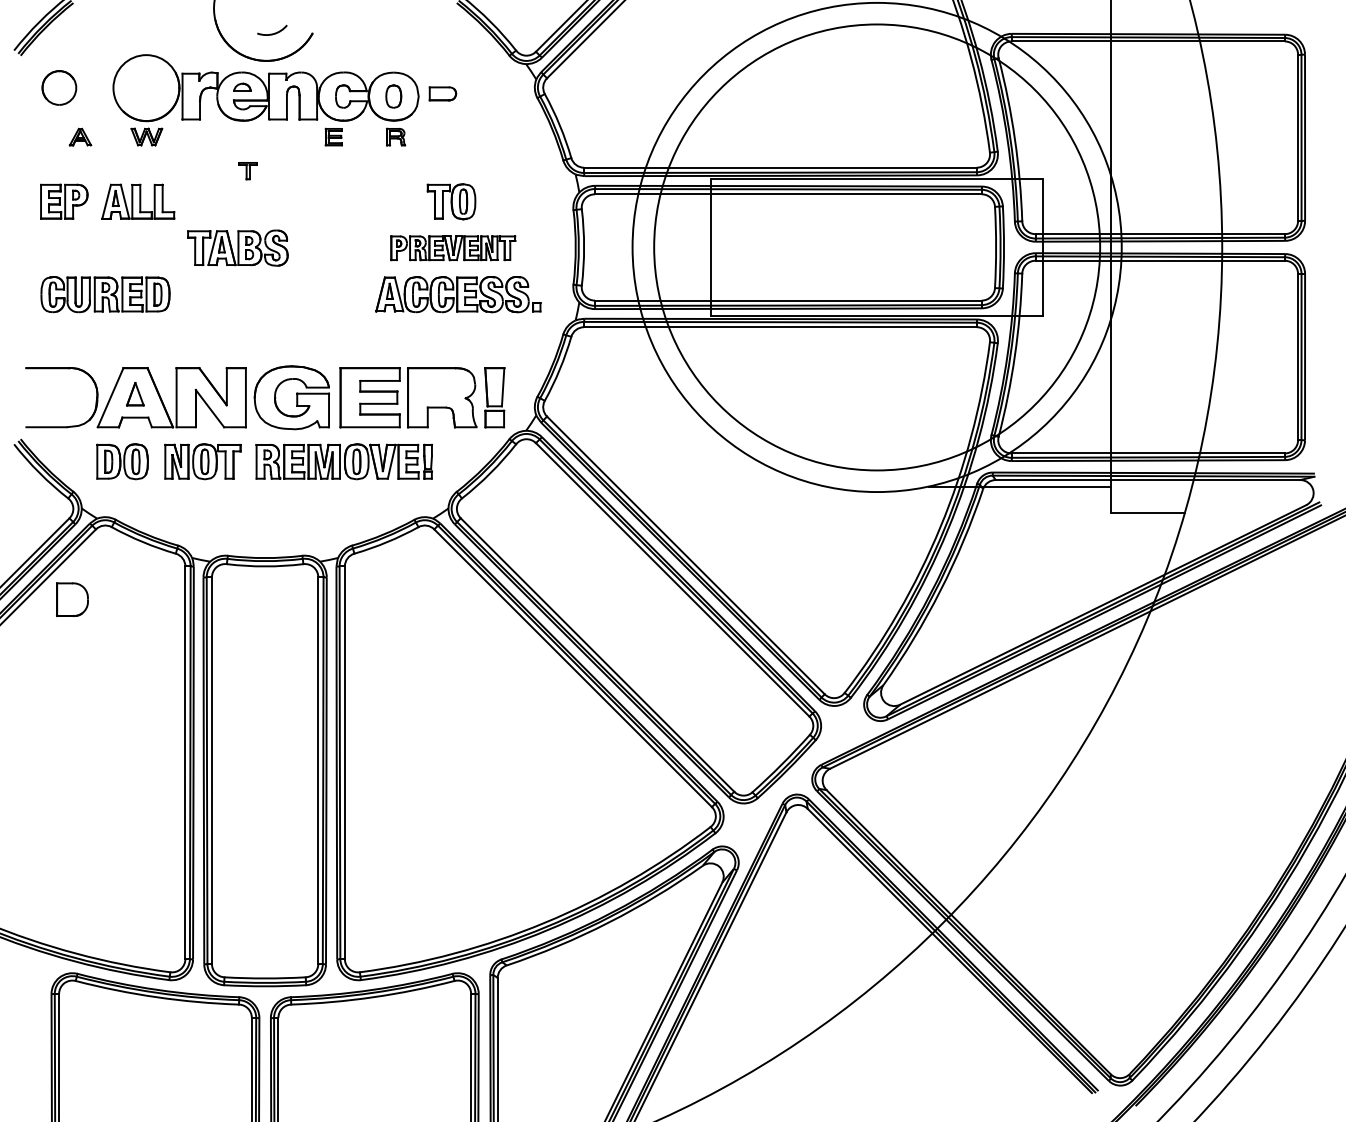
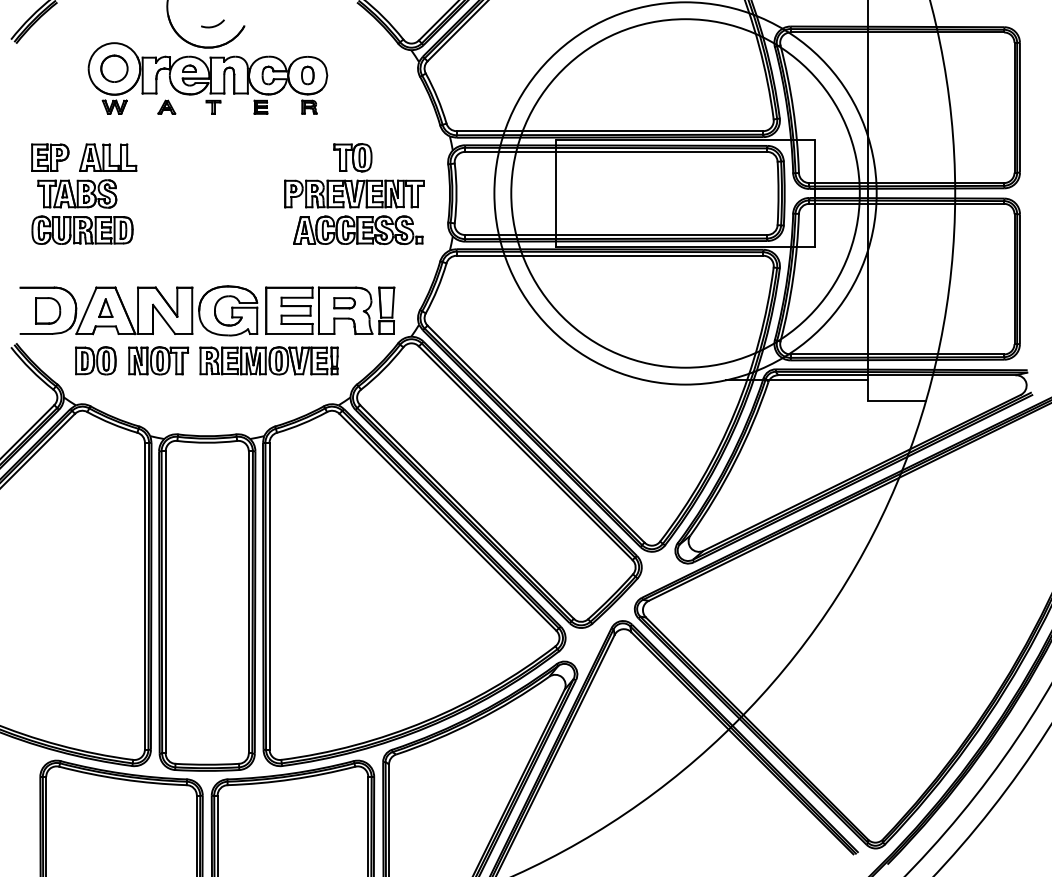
part: (59, 87) -> (114, 68), moved
part: (442, 93) -> (344, 302), moved
part: (80, 136) -> (166, 106), moved
part: (247, 171) -> (213, 107), moved
part: (237, 247) -> (77, 193), moved
part: (452, 248) -> (353, 194), size x1.43
part: (72, 599) -> (48, 310), moved

